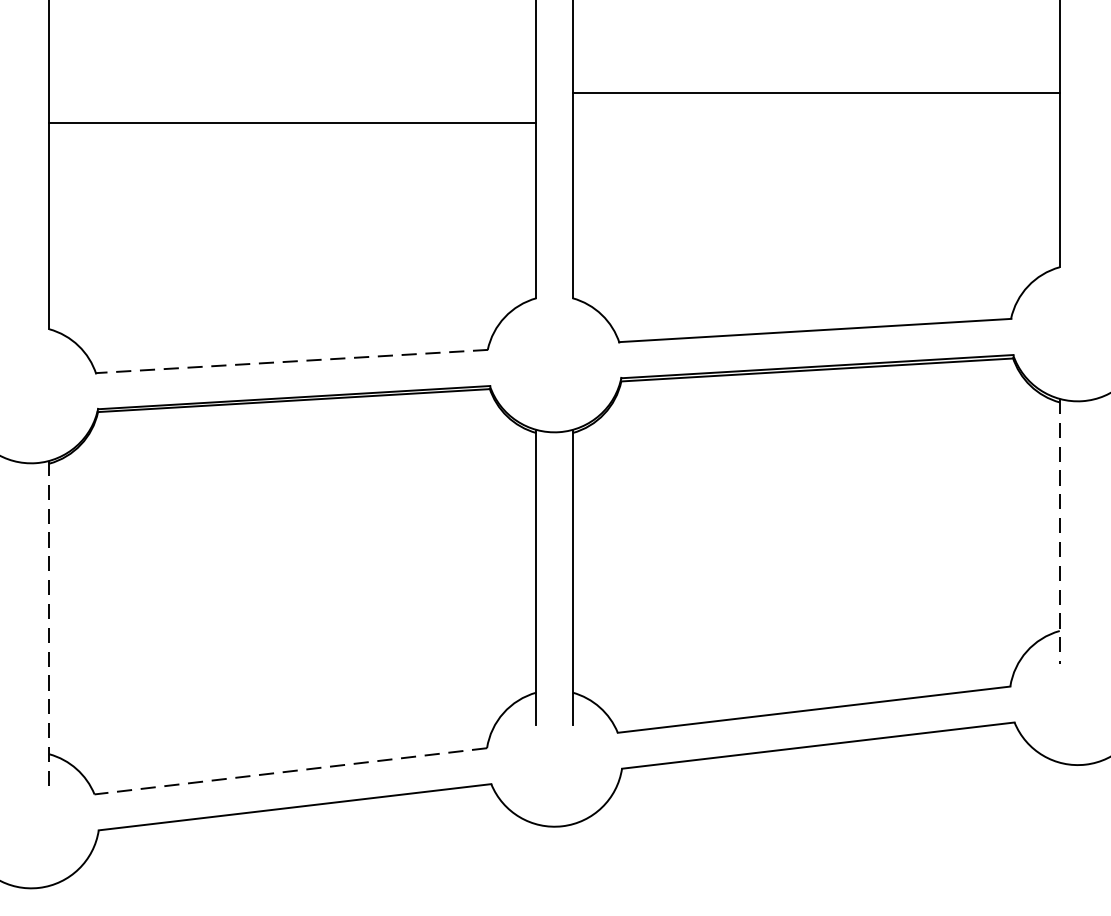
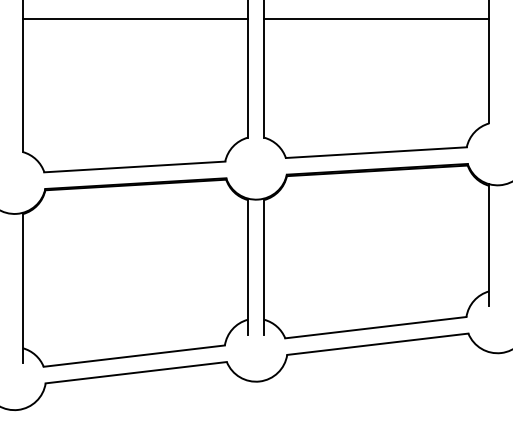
line: (815, 94) -> (376, 19), moved
line: (291, 124) -> (134, 19), moved
line: (291, 360) -> (134, 166), dashed -> solid
line: (1060, 531) -> (489, 245), dashed -> solid
line: (48, 624) -> (22, 288), dashed -> solid
line: (289, 772) -> (133, 356), dashed -> solid

